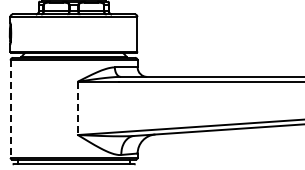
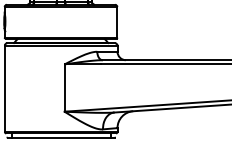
line: (77, 108) -> (64, 88), dashed -> solid
line: (10, 109) -> (4, 89), dashed -> solid

